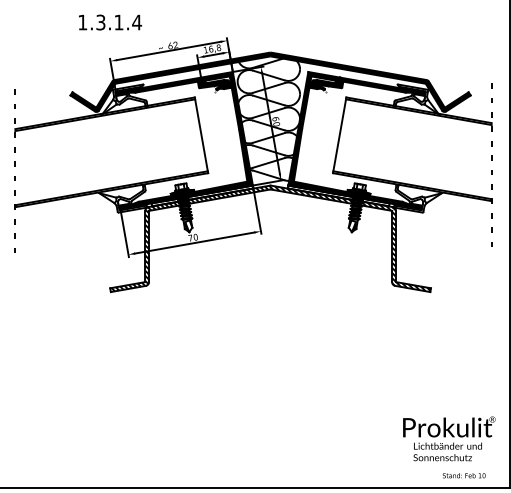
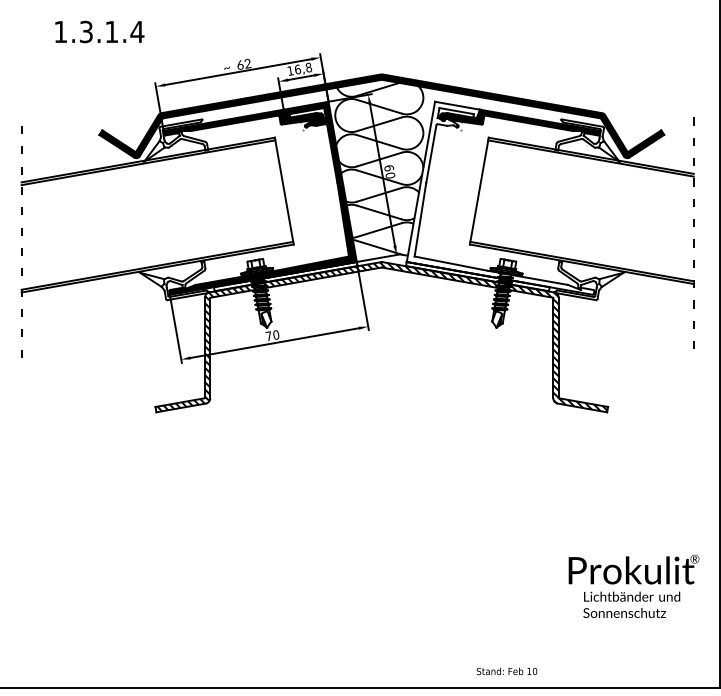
text: (110, 22) -> (99, 31), moved
fill: (354, 139) -> (500, 197), removed
text: (448, 438) -> (633, 585), moved
text: (463, 475) -> (506, 671), moved

